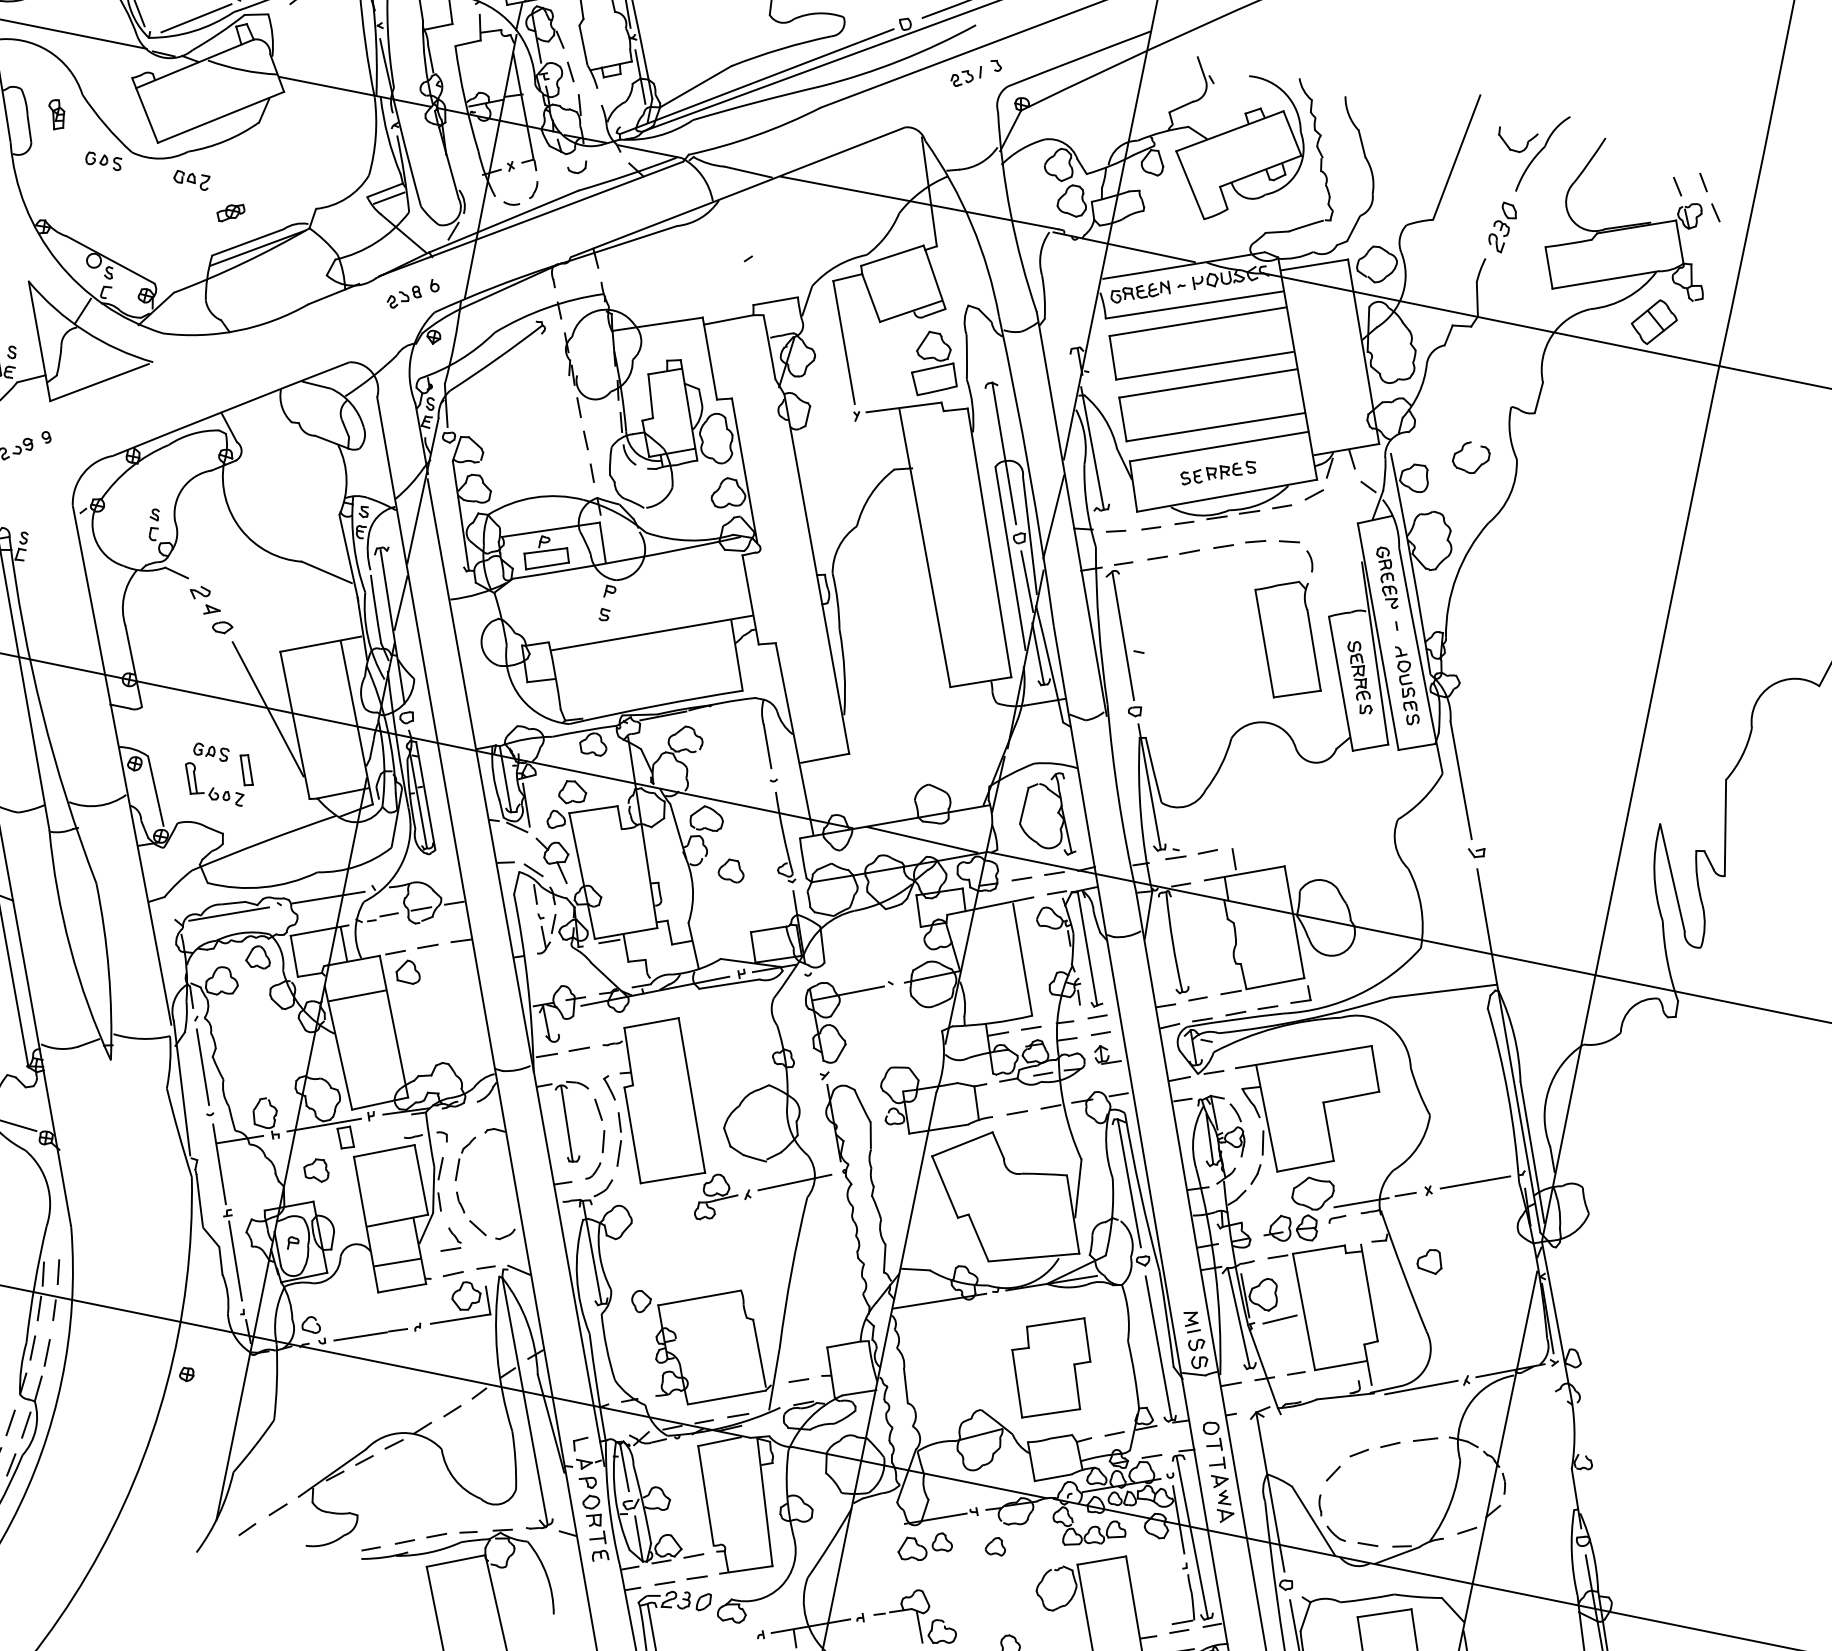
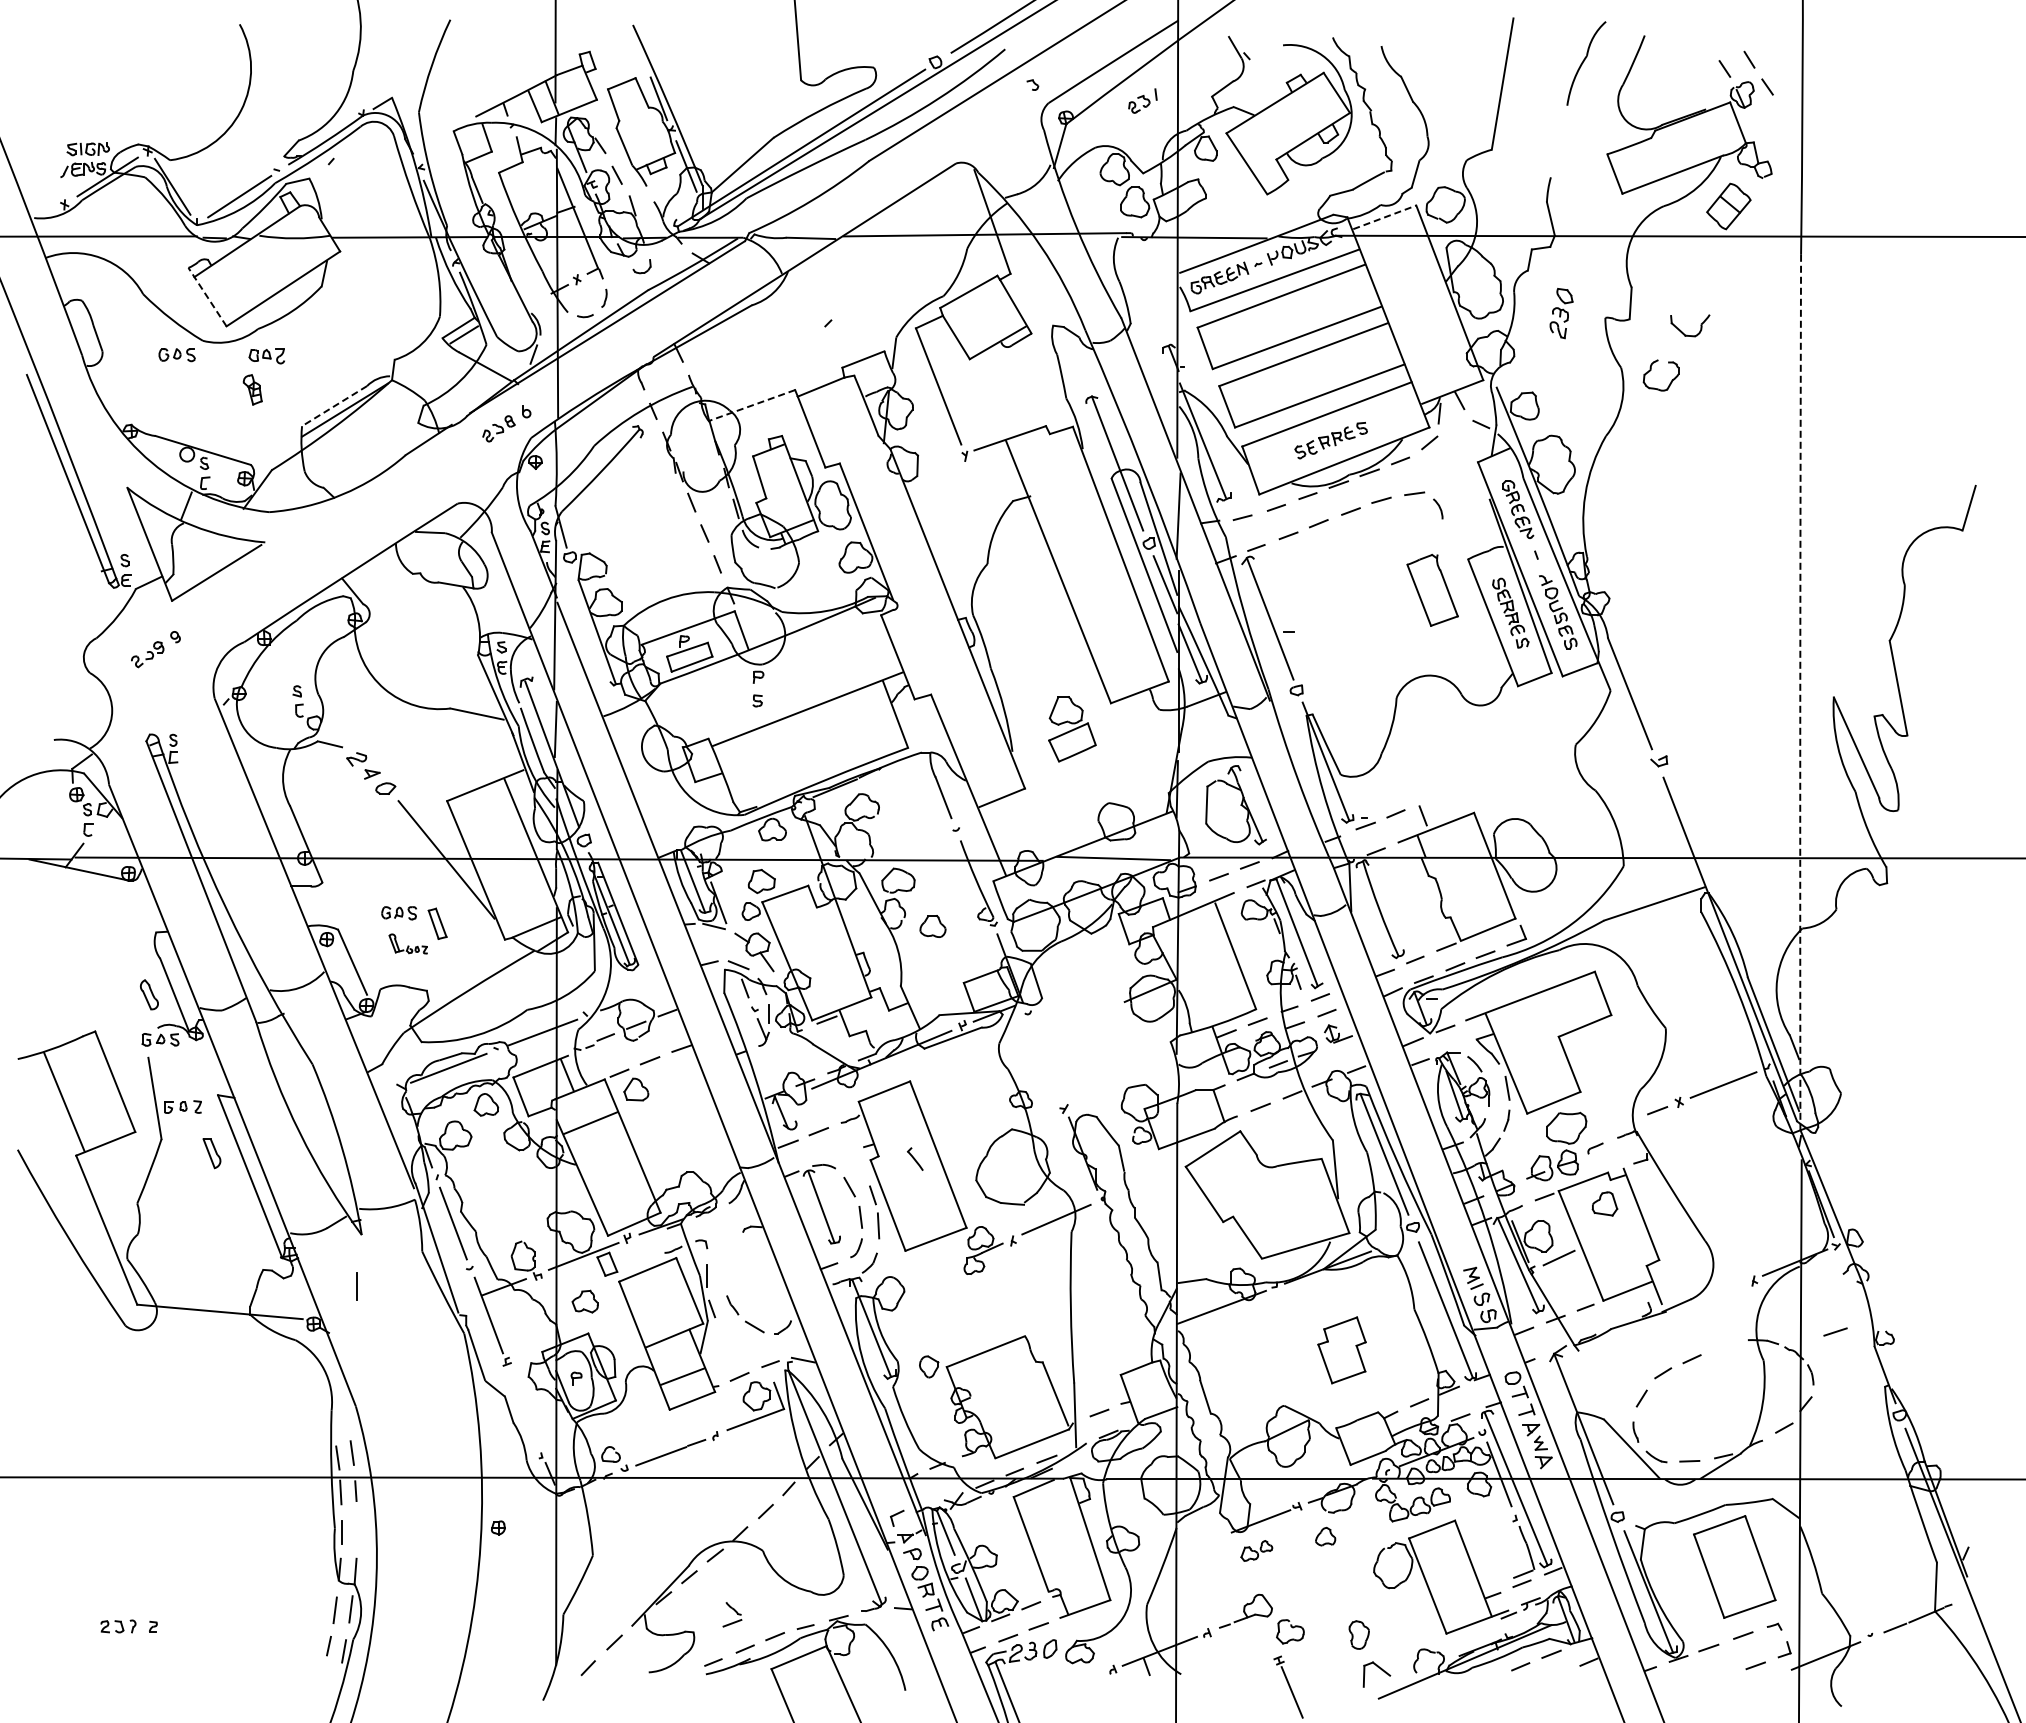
part: (966, 75) -> (1142, 100), moved
line: (144, 110) -> (207, 297), solid -> dashed
part: (56, 114) -> (252, 389), moved
part: (1512, 148) -> (1687, 334), moved
part: (230, 212) -> (311, 380), removed
part: (1502, 227) -> (1561, 313), moved
line: (247, 242) -> (334, 406), solid -> dashed
line: (1314, 264) -> (1384, 217), solid -> dashed
line: (657, 324) -> (752, 405), solid -> dashed
part: (937, 366) -> (1072, 729), moved
part: (1462, 450) -> (1651, 370), moved
part: (1287, 640) -> (1432, 590), size x0.6
part: (214, 783) -> (408, 943), size x0.6
arc: (1628, 812) -> (1800, 692), solid -> dashed
part: (834, 1013) -> (1061, 1046), removed
part: (610, 1086) -> (915, 1158), moved
part: (465, 1158) -> (728, 1261), removed
line: (1361, 1202) -> (1615, 1127), removed
part: (452, 1240) -> (732, 1614), moved
line: (235, 1260) -> (523, 1406), removed
part: (1430, 1260) -> (1604, 1203), moved
line: (46, 1352) -> (356, 1286), moved
part: (1048, 1367) -> (1341, 1350), size x0.6
line: (1420, 1387) -> (1710, 1296), removed
line: (1425, 1439) -> (1835, 1331), moved
part: (925, 1546) -> (1256, 1550), size x0.6
line: (919, 1626) -> (1266, 1630), removed

